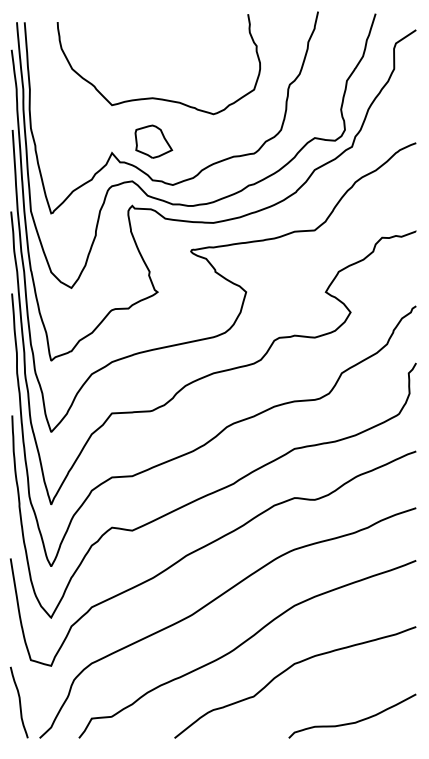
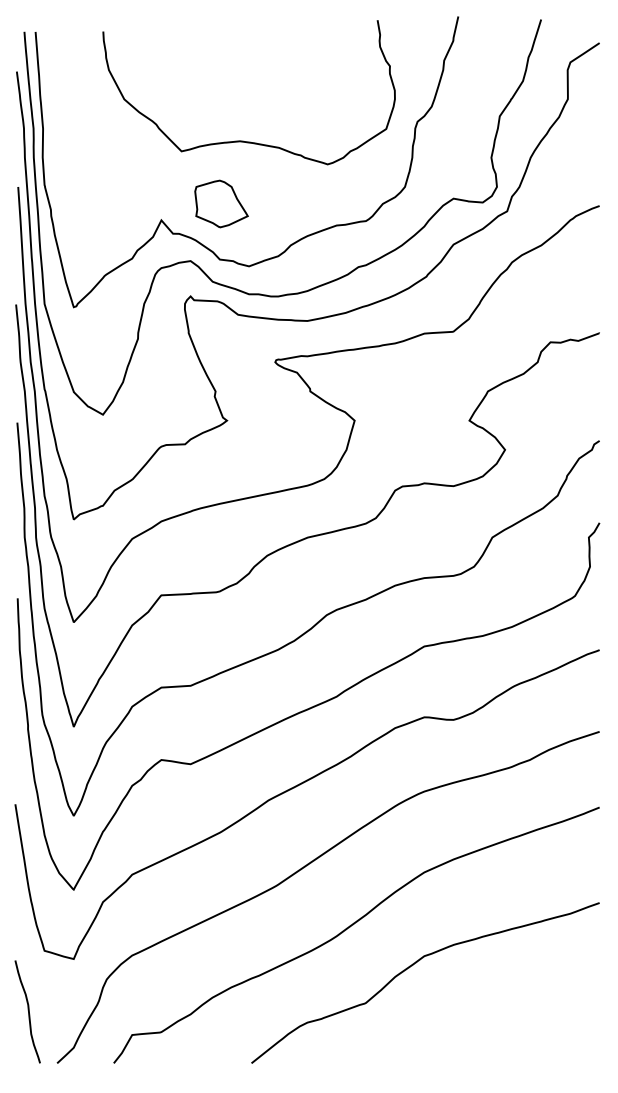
curve: (156, 97) -> (245, 140), moved
curve: (355, 721) -> (512, 1039), removed

